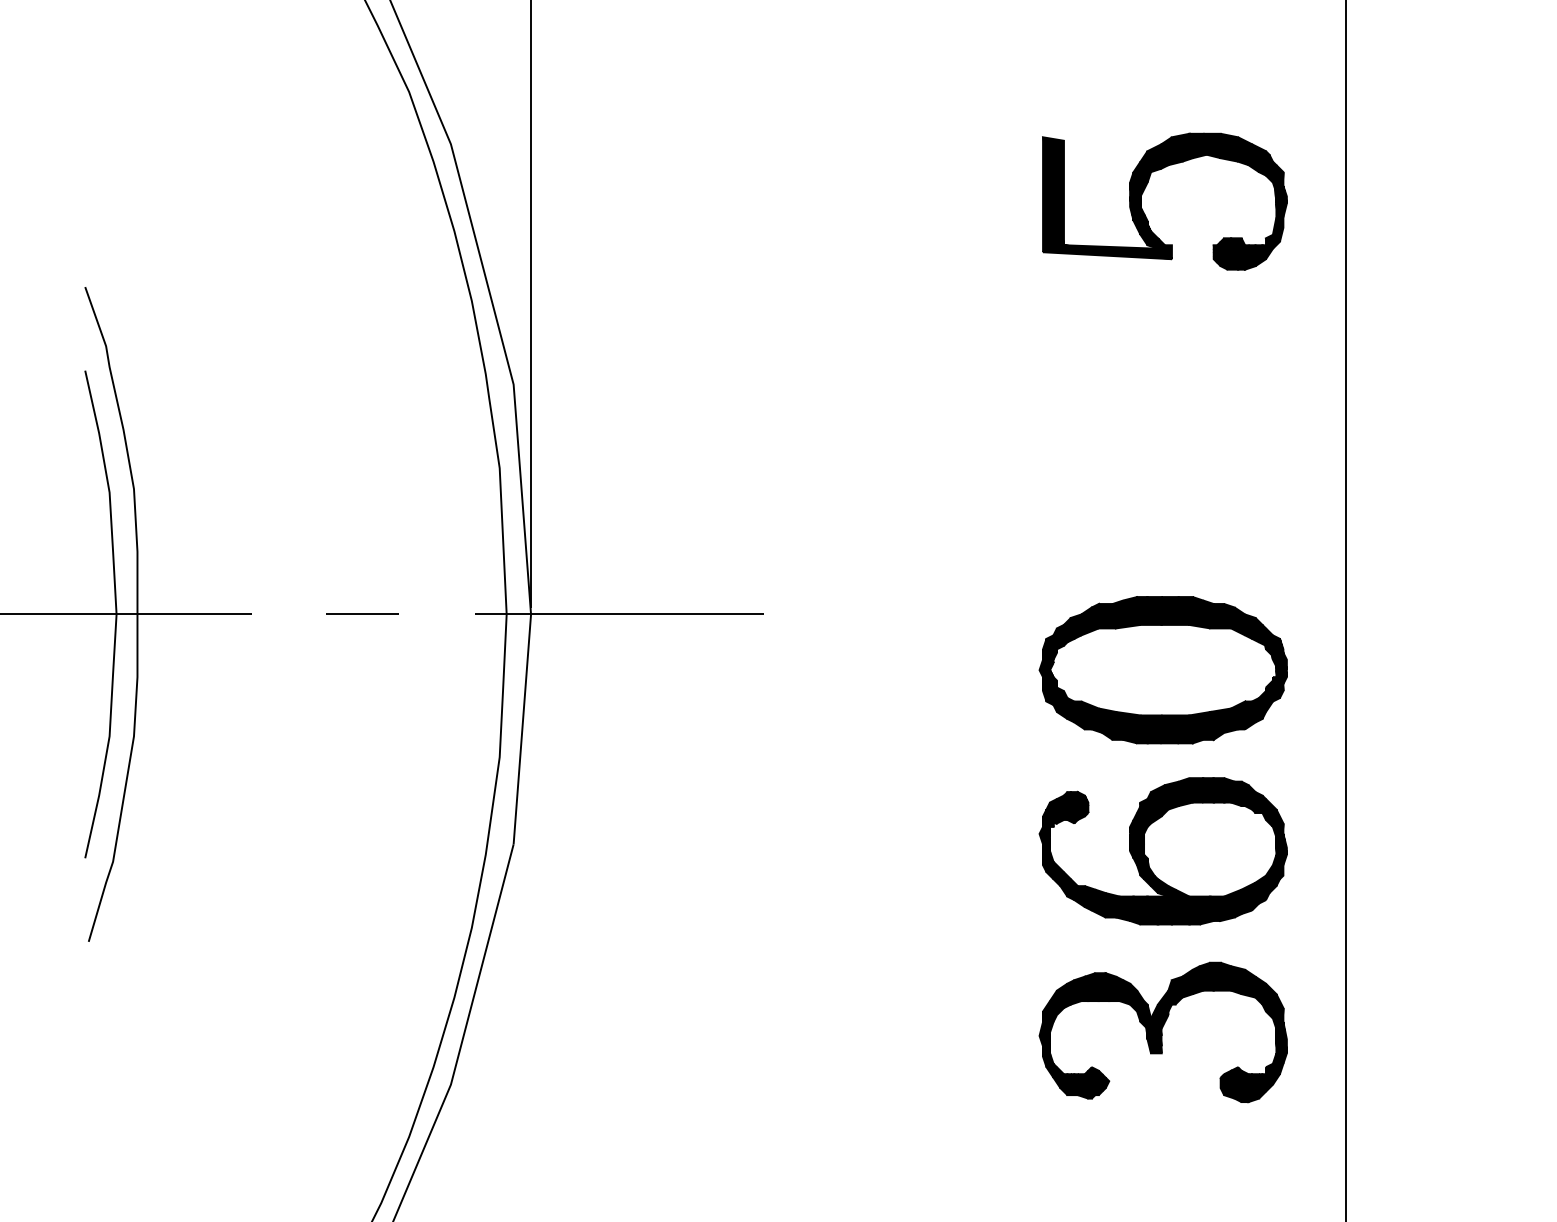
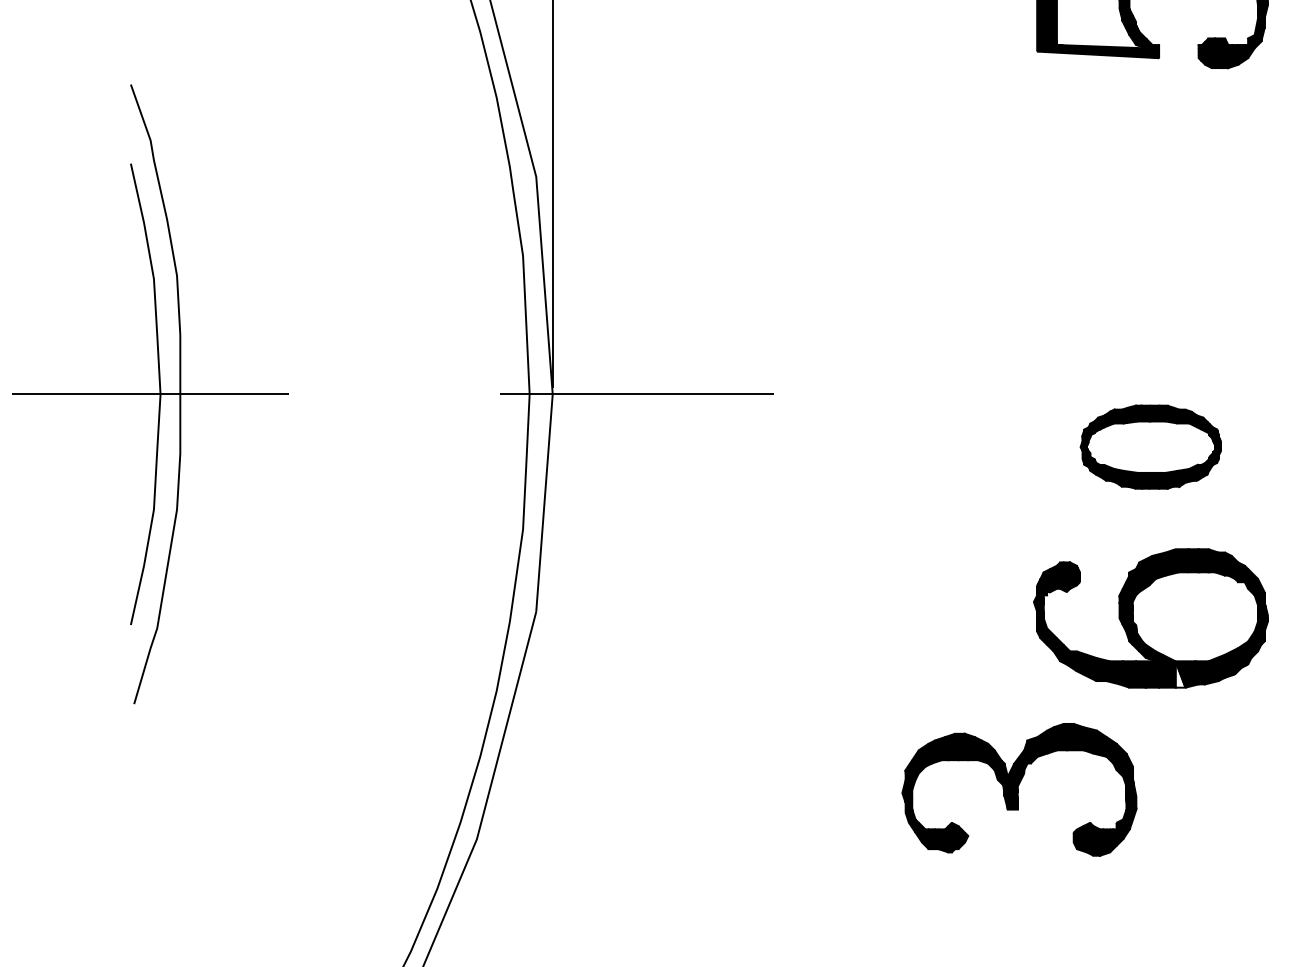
line: (362, 613) -> (393, 393), removed
part: (1162, 670) -> (1150, 447), size x0.6
fill: (1194, 910) -> (1180, 674), removed
part: (1162, 1032) -> (1018, 789), moved

